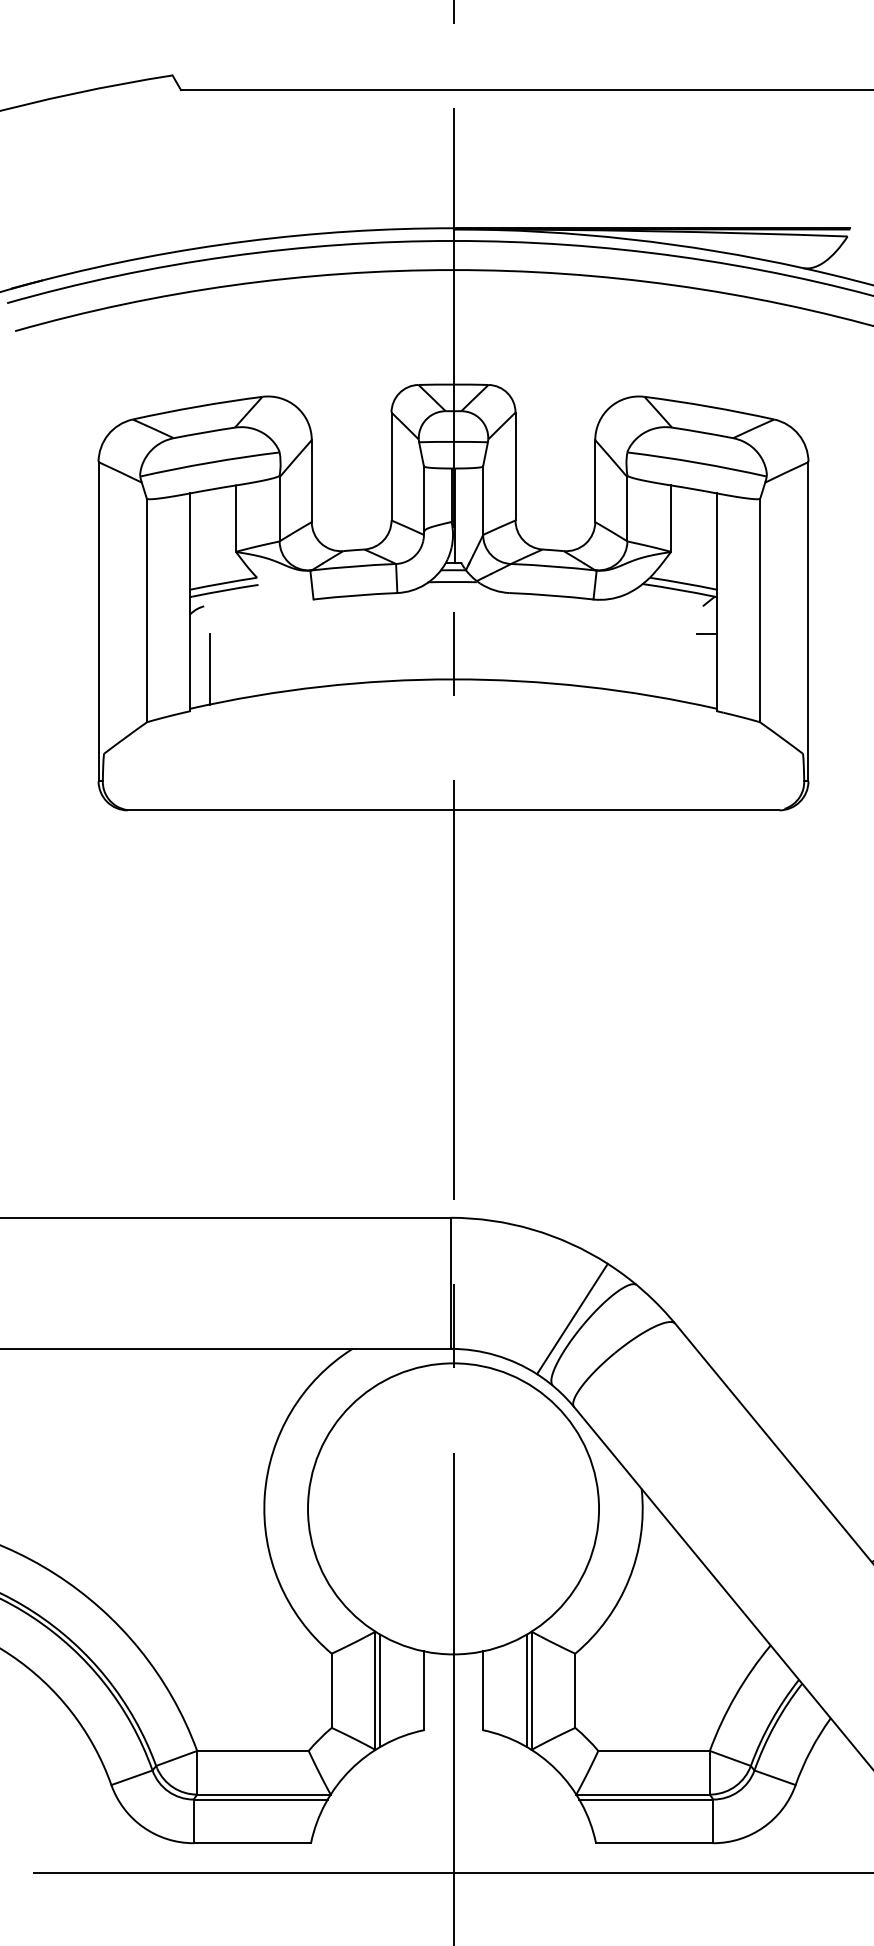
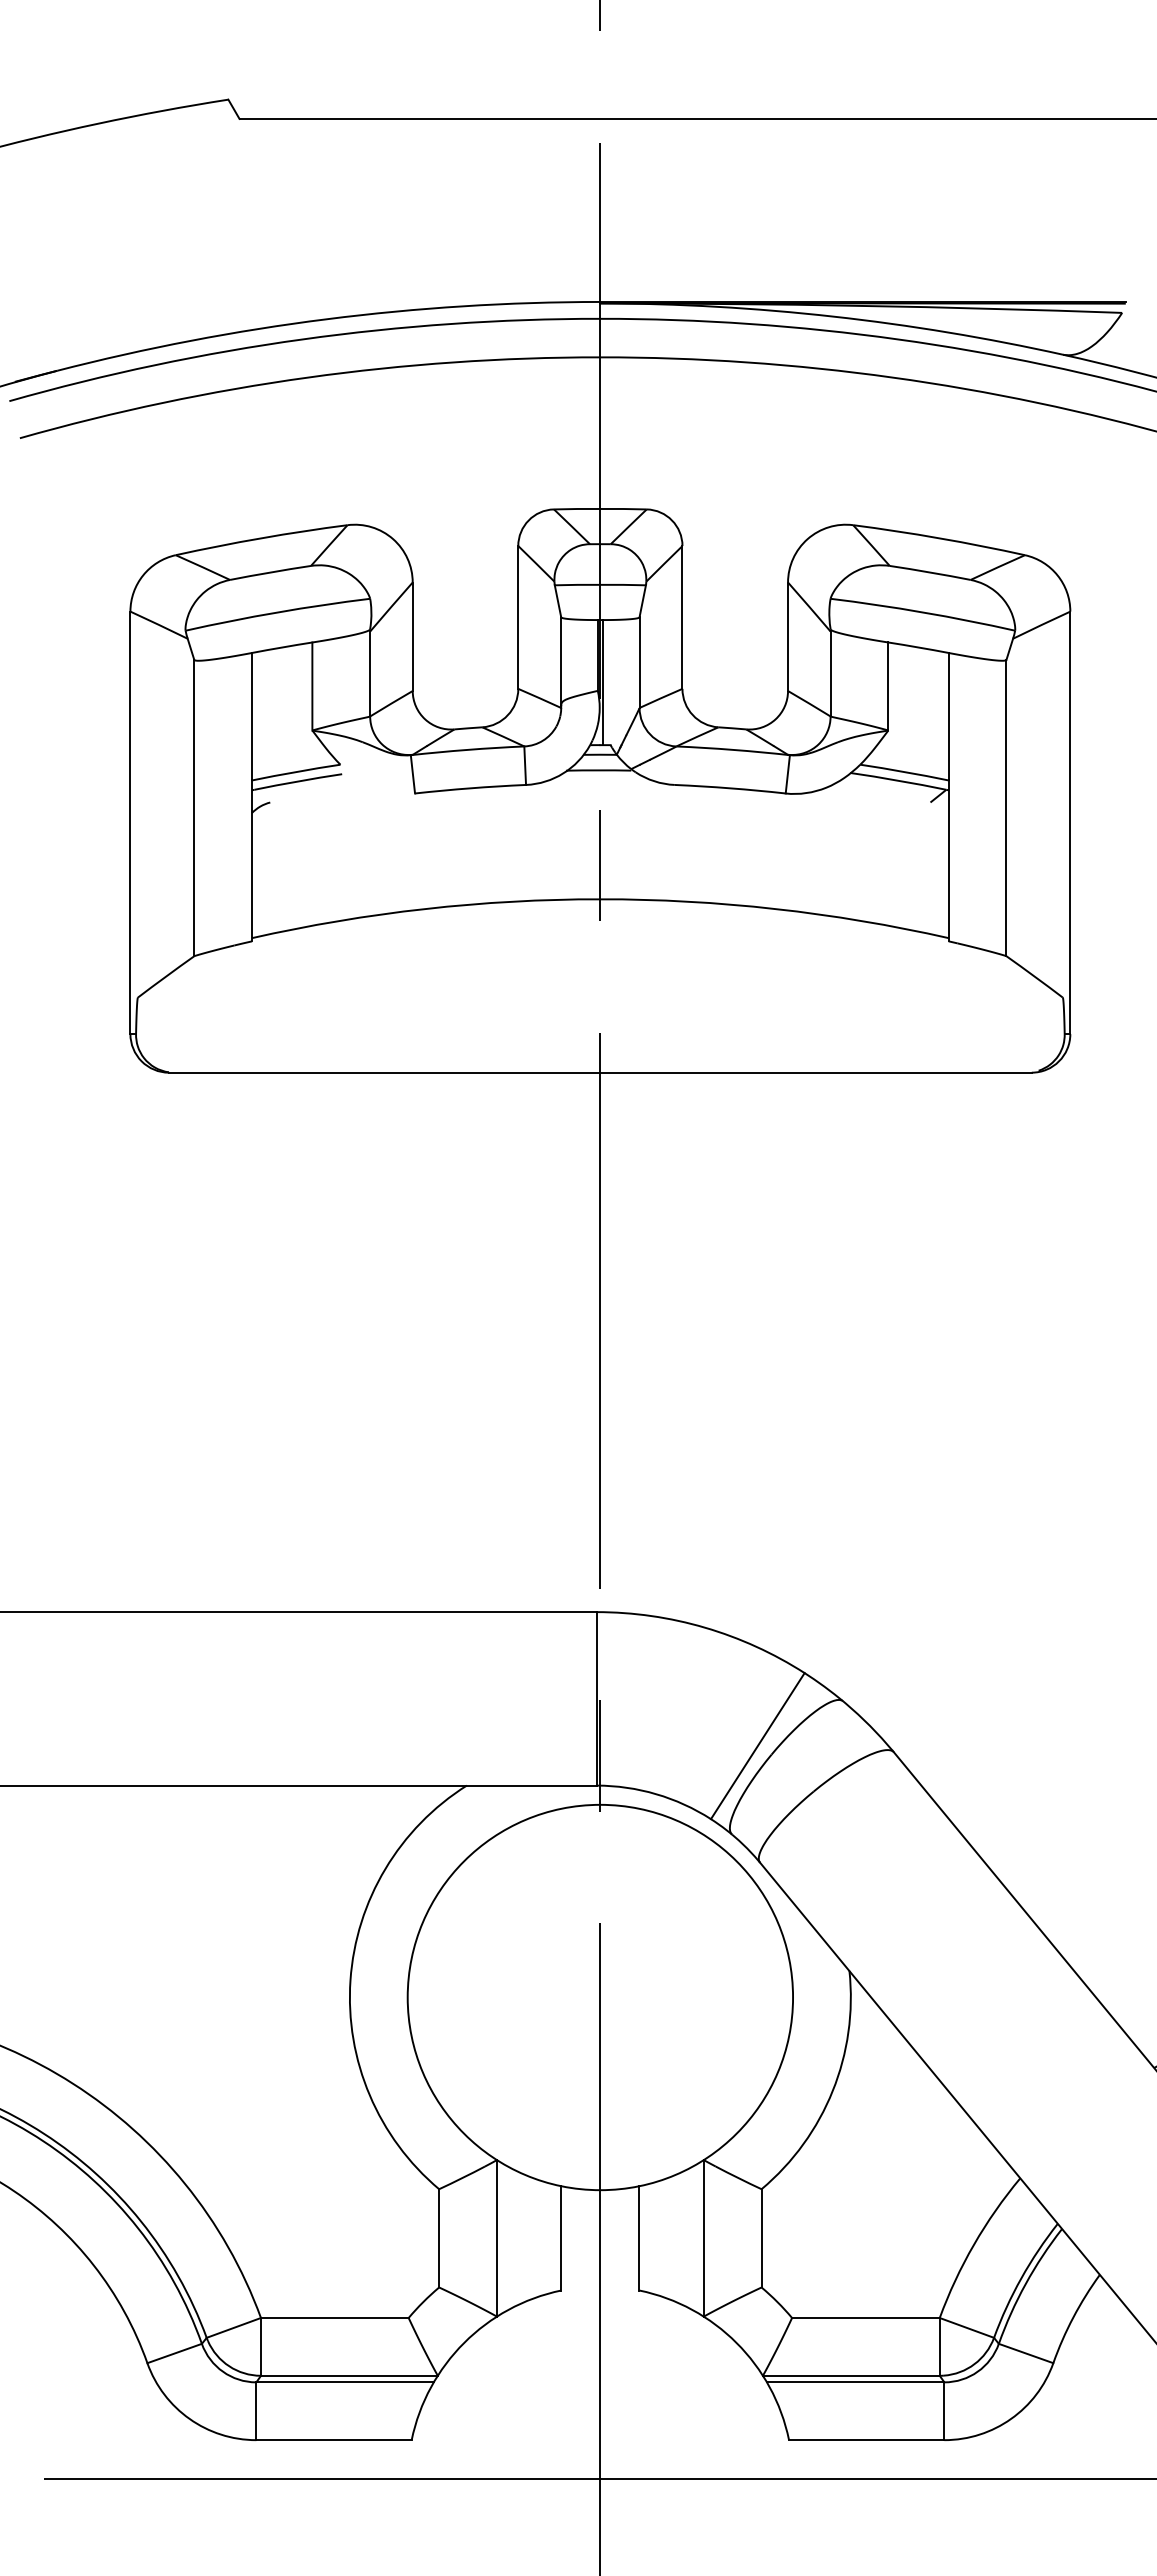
line: (706, 634) -> (935, 839), removed
line: (209, 668) -> (277, 885), removed
line: (380, 1690) -> (503, 2238), removed
line: (526, 1690) -> (697, 2238), removed

